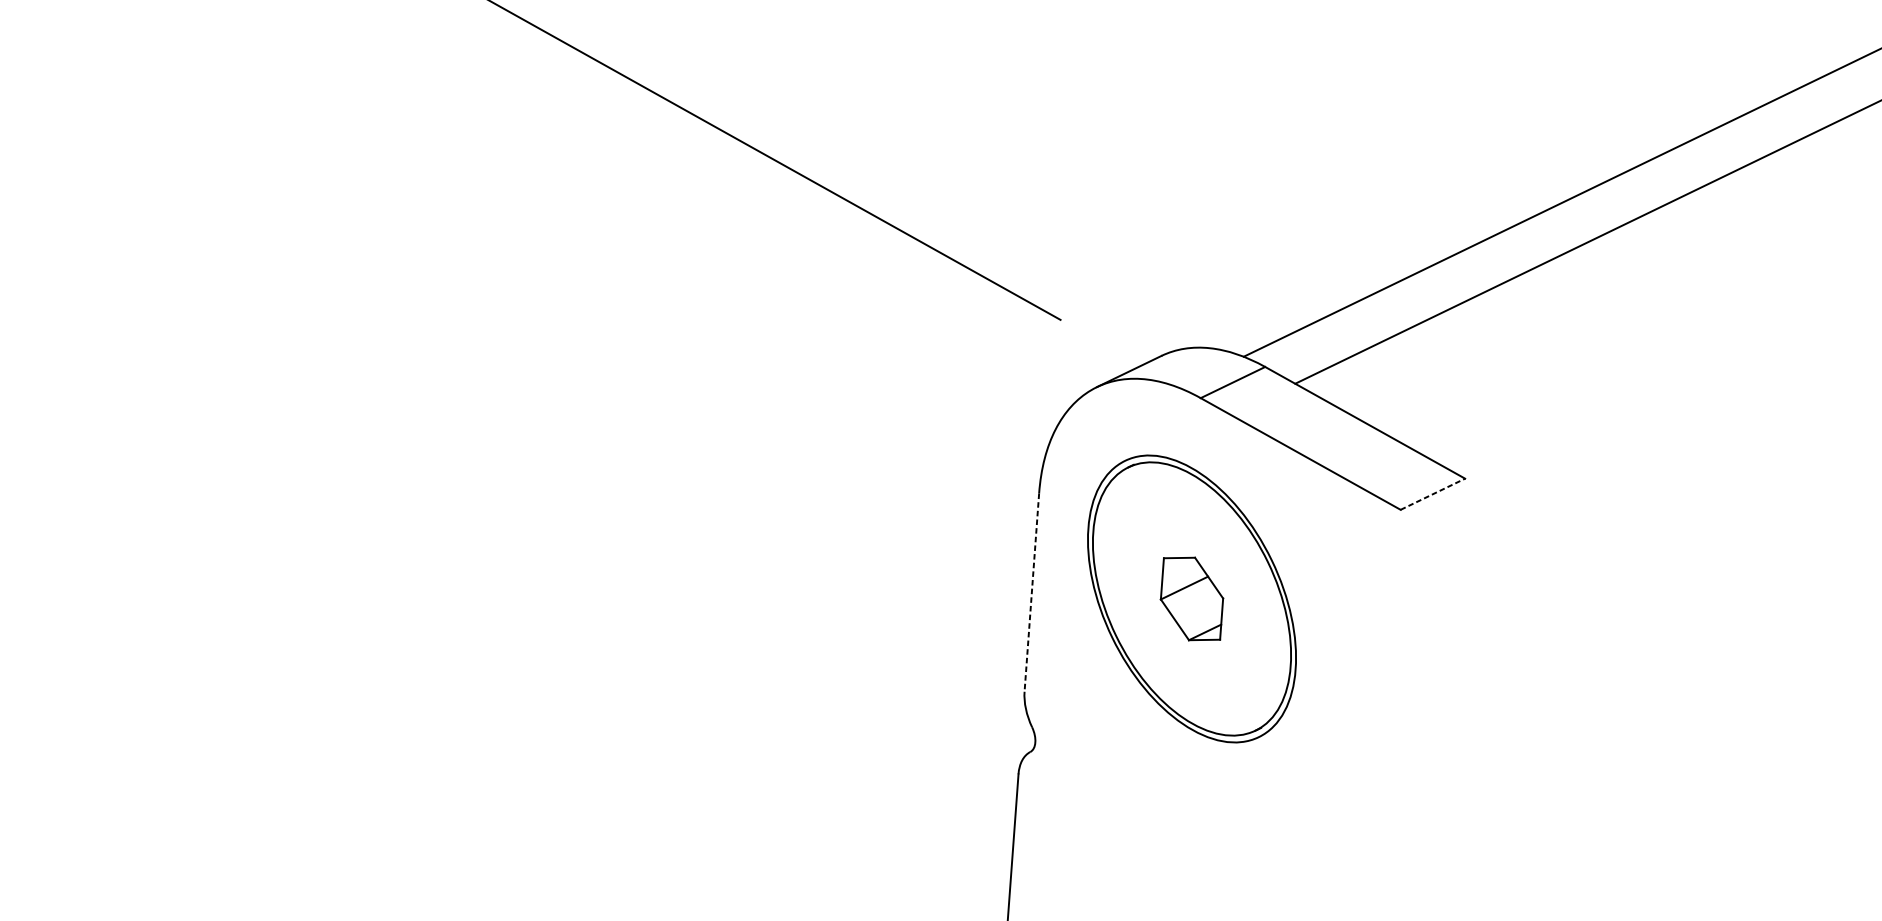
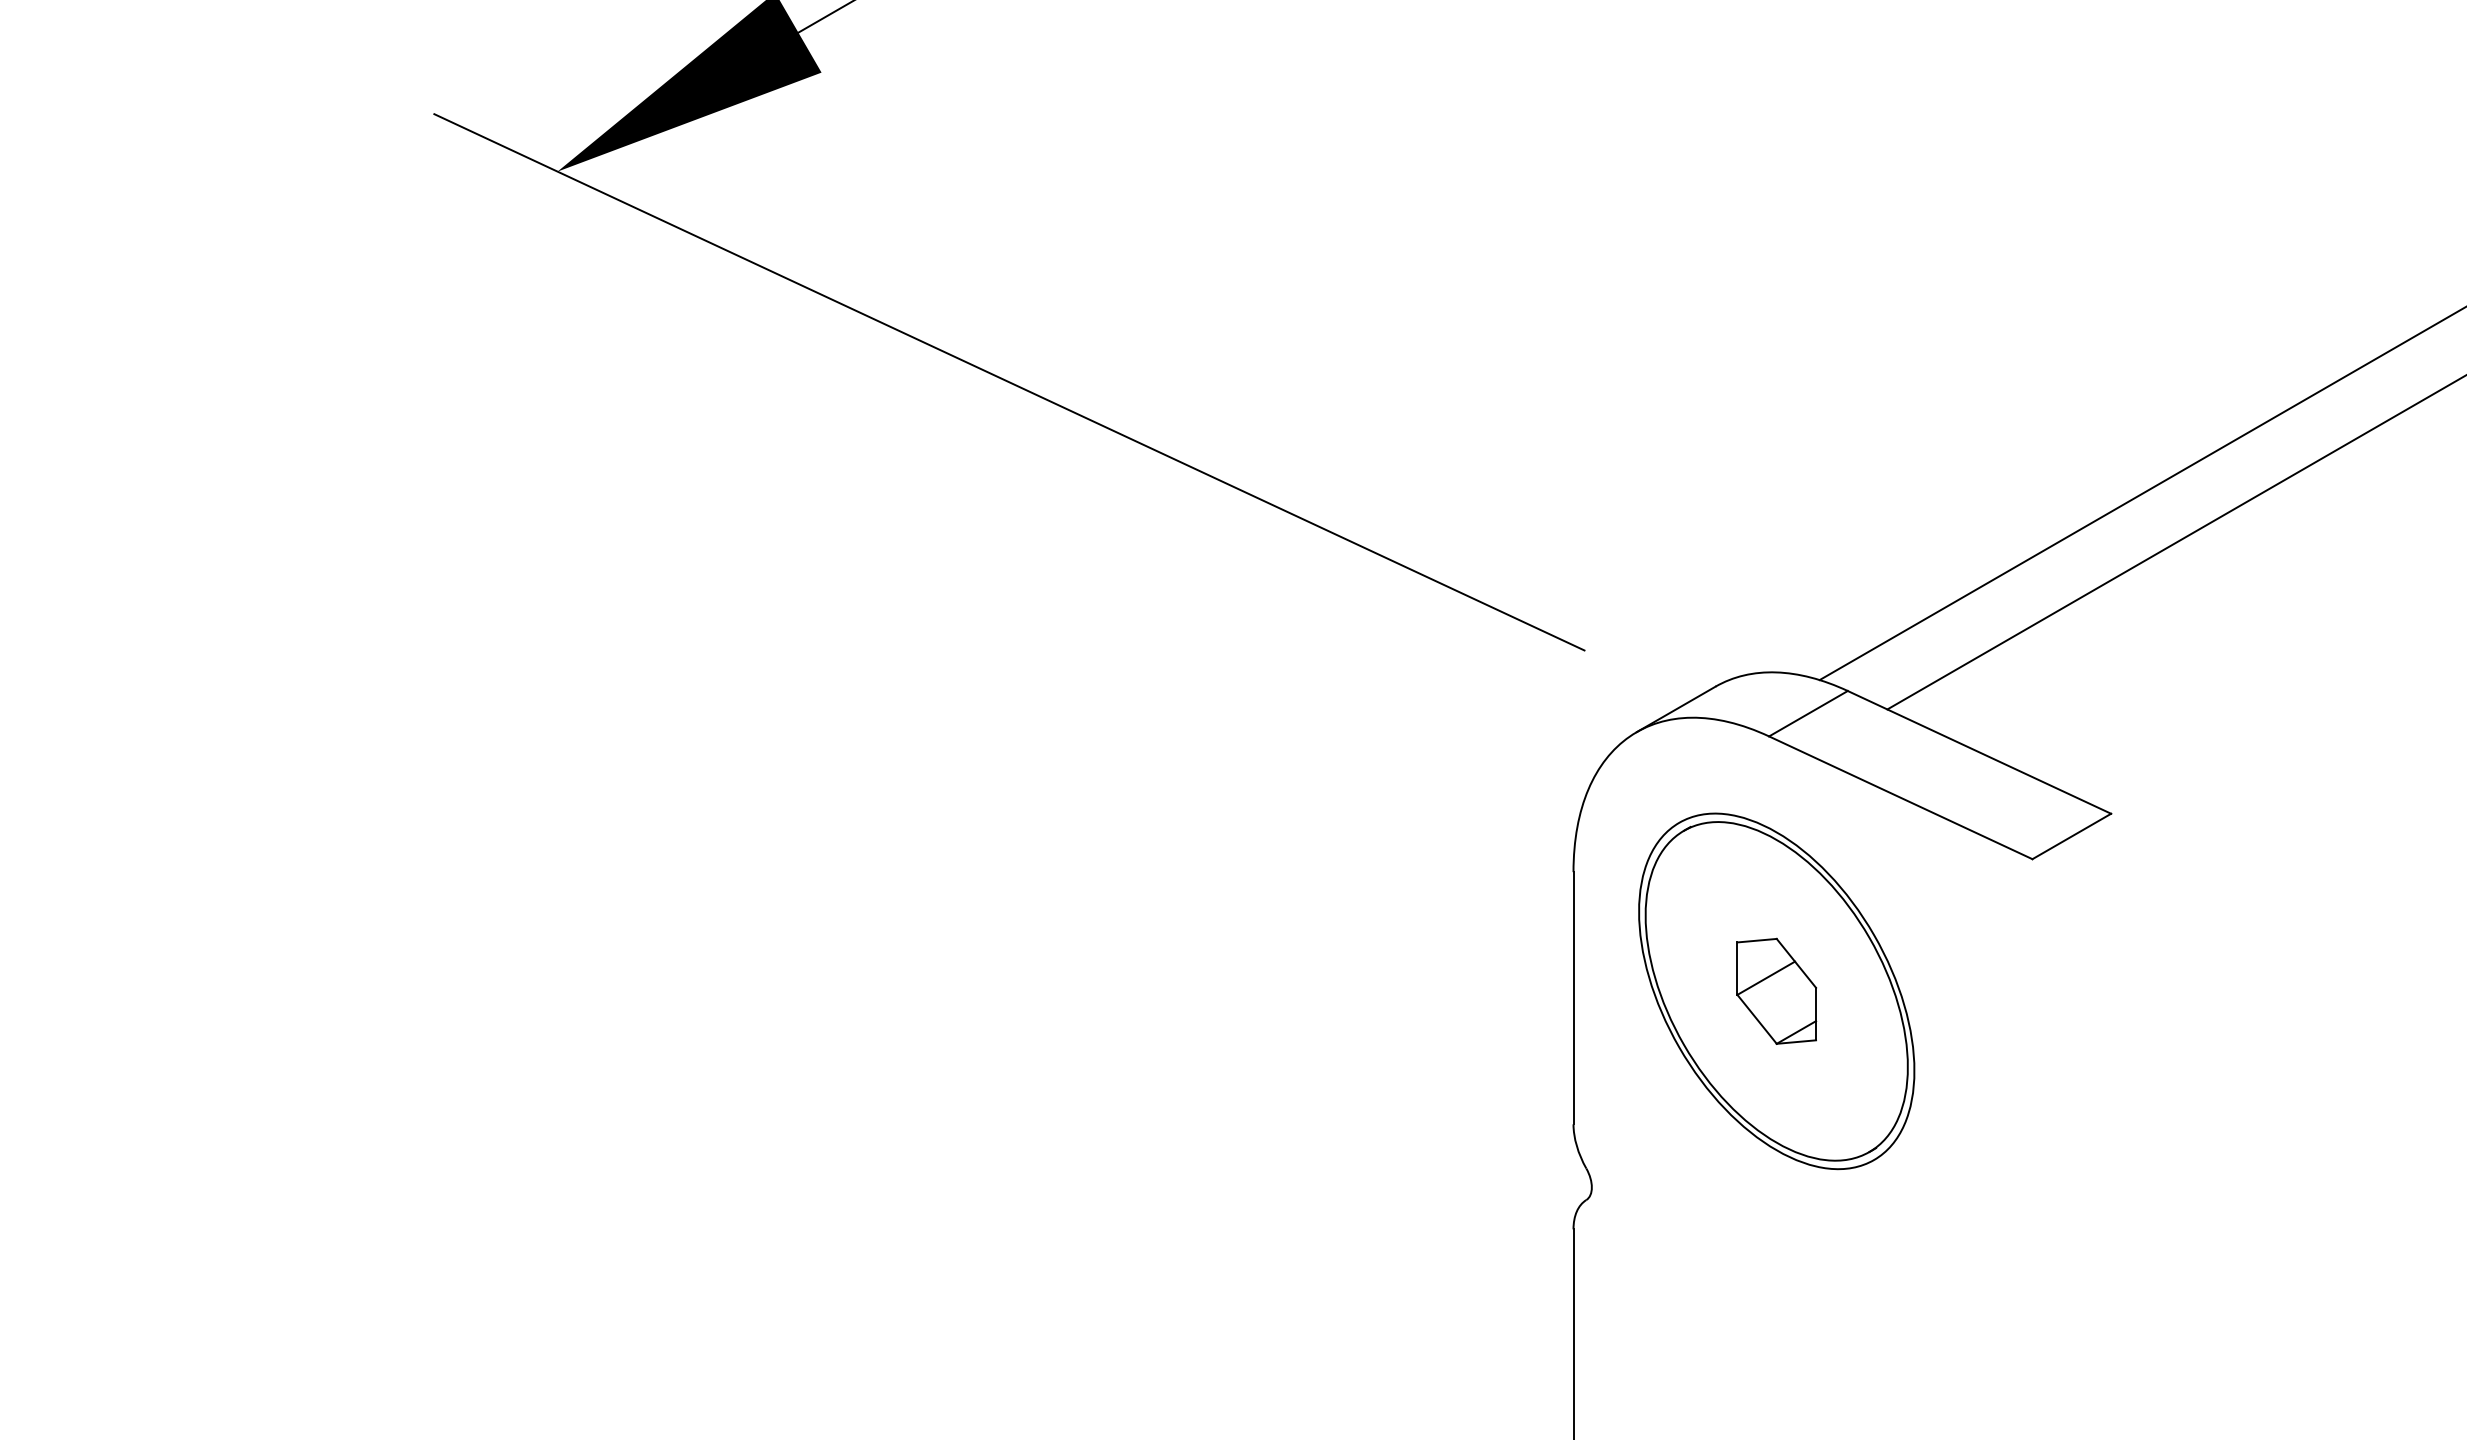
line: (1433, 494) -> (2072, 836), dashed -> solid
line: (1031, 592) -> (1573, 998), dashed -> solid

